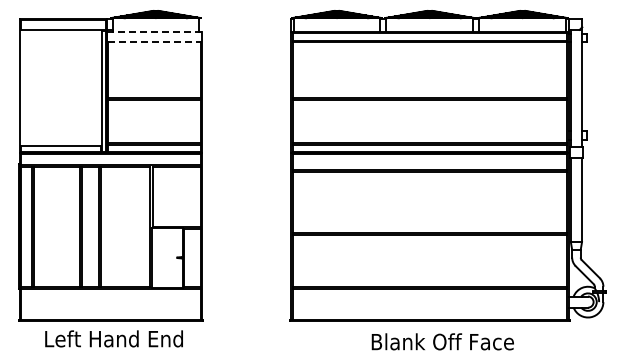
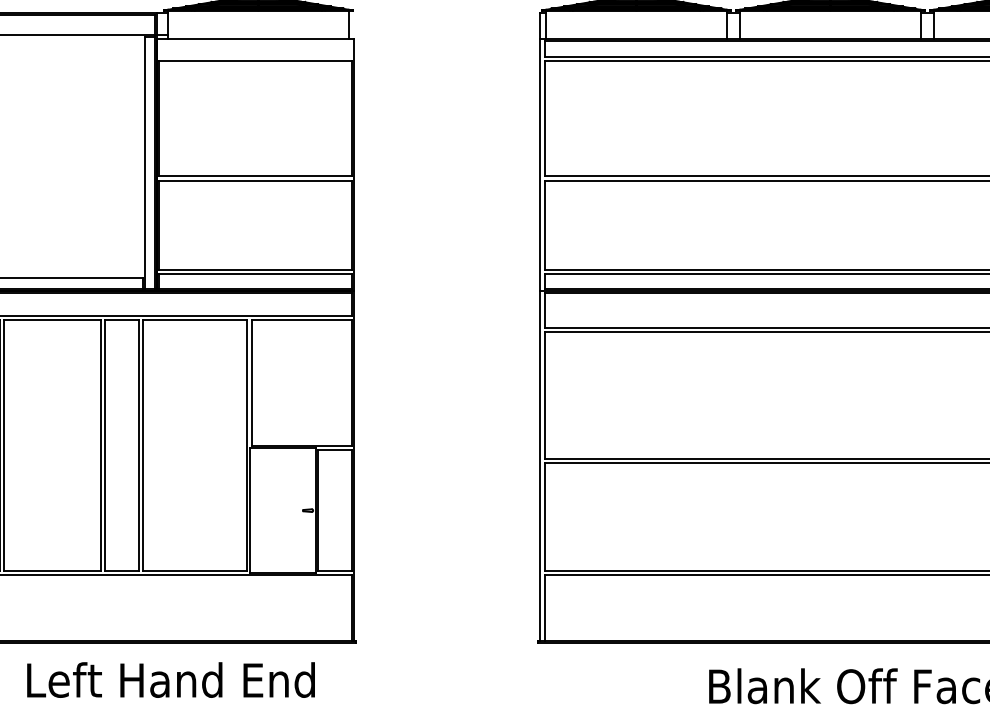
line: (154, 31) -> (255, 38), dashed -> solid
line: (155, 42) -> (257, 61), dashed -> solid

